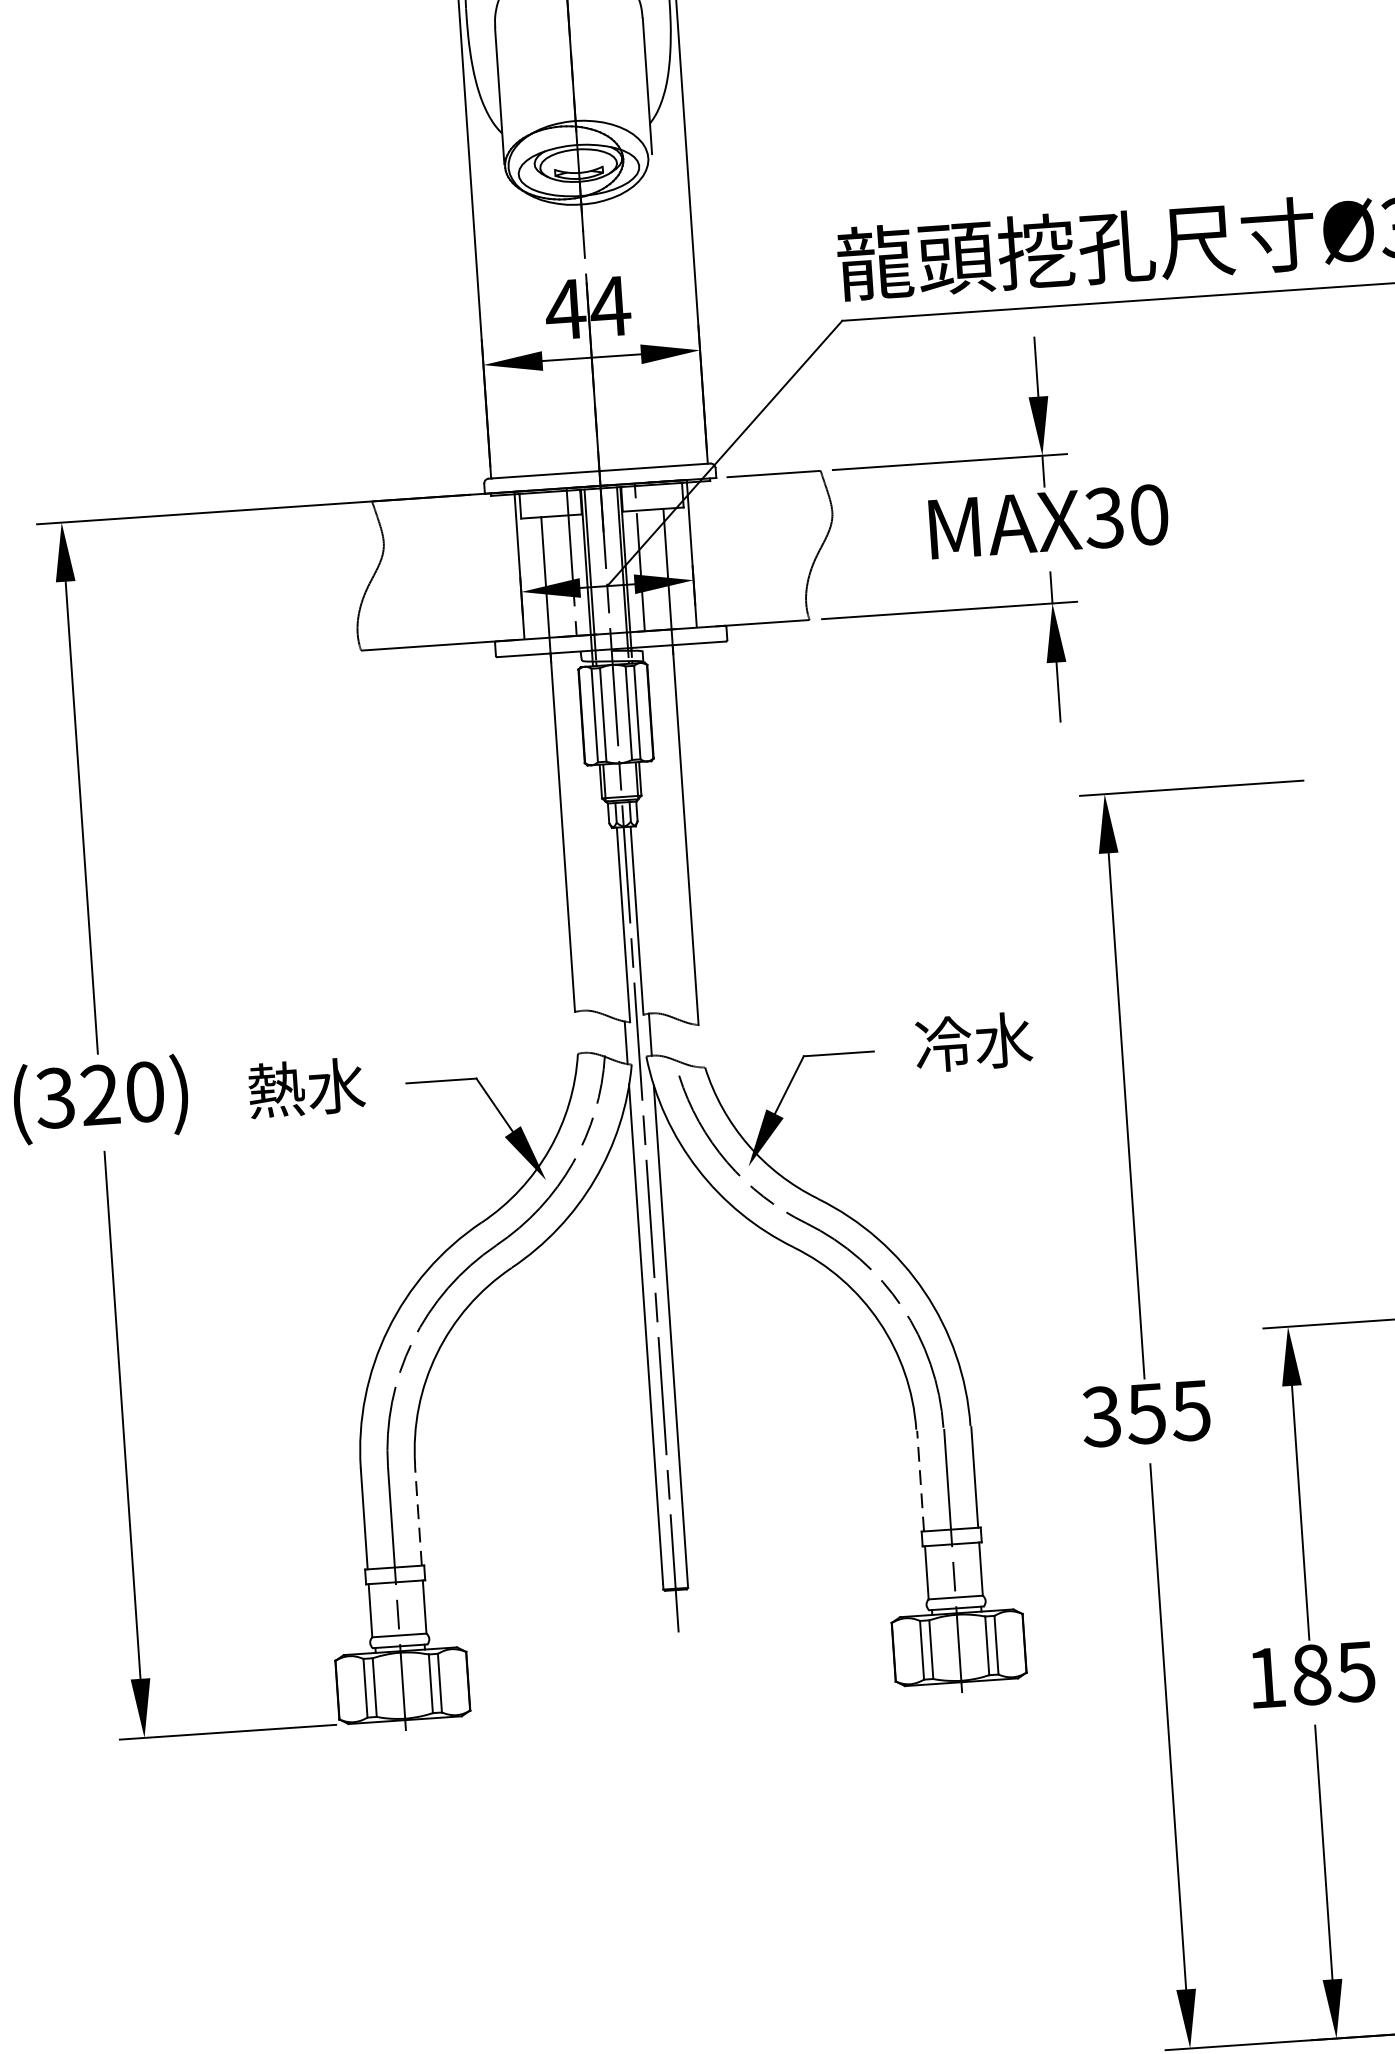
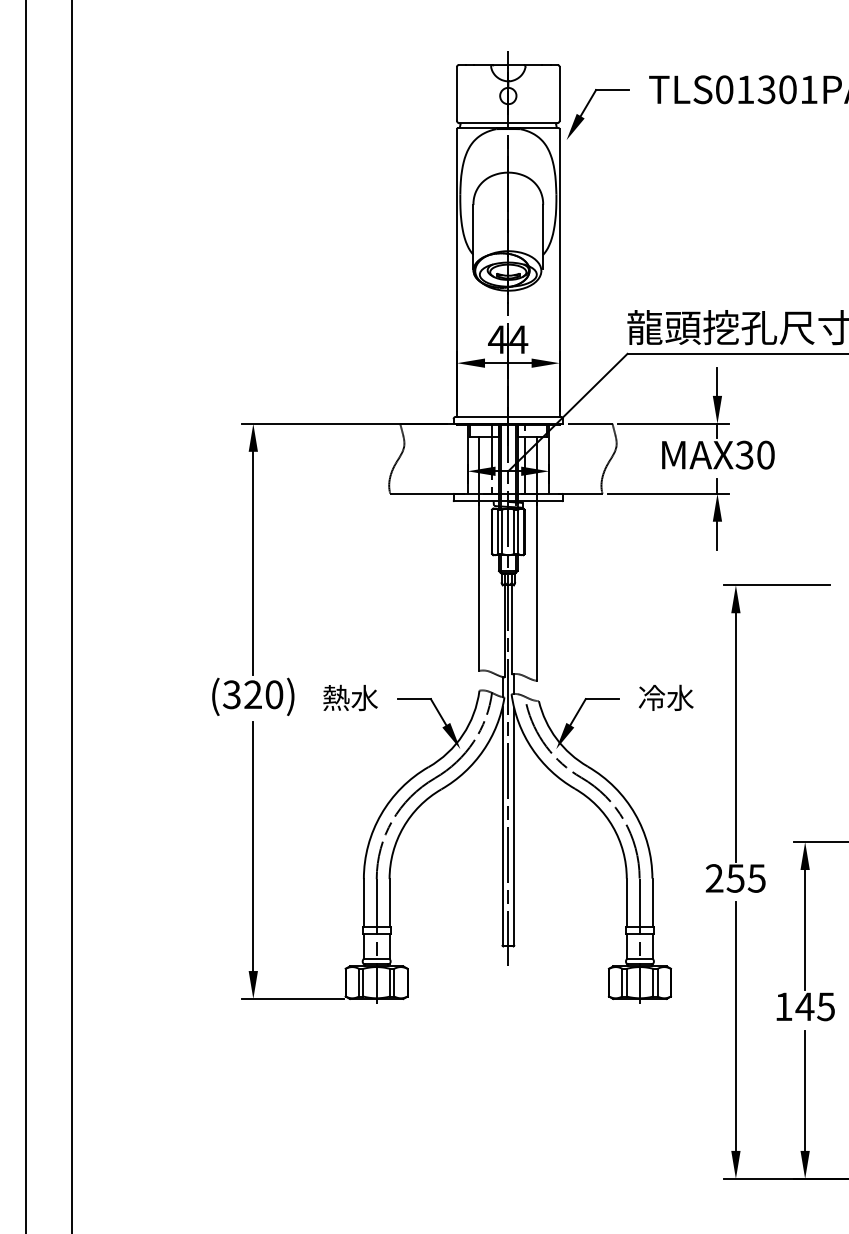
text: (1101, 1416) -> (714, 878), 355 -> 255
line: (921, 1480) -> (627, 902), dashed -> solid
line: (418, 1514) -> (389, 902), dashed -> solid
text: (1310, 1674) -> (804, 1006), 185 -> 145

